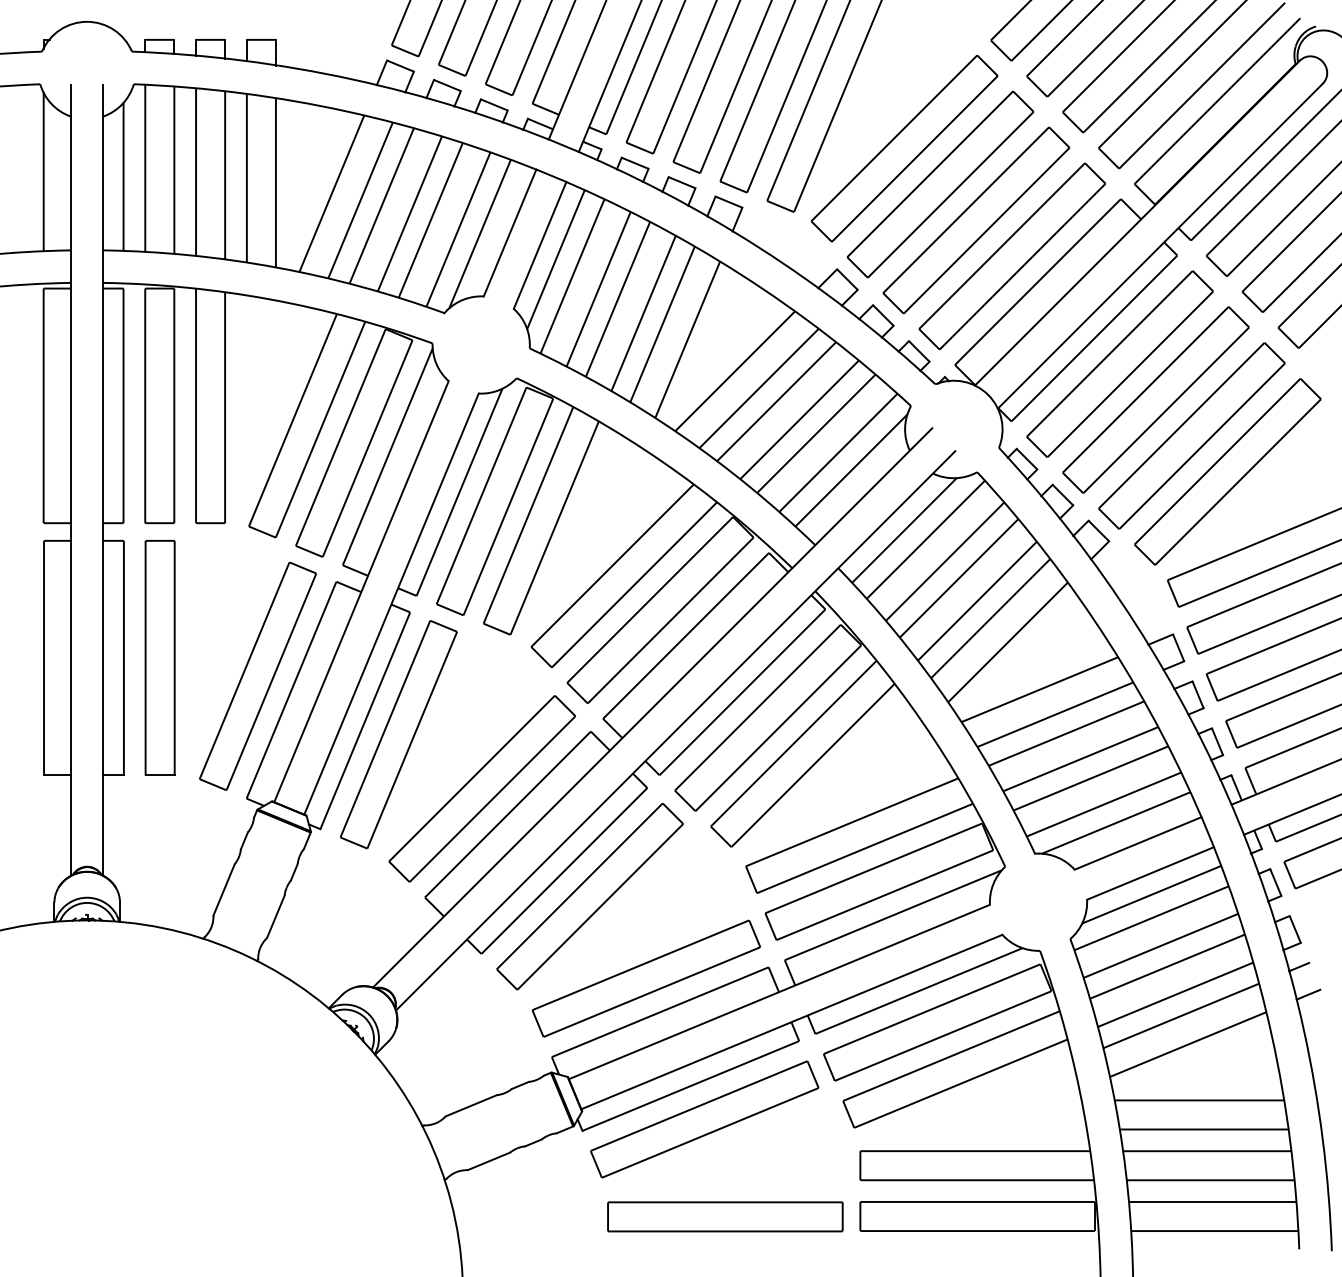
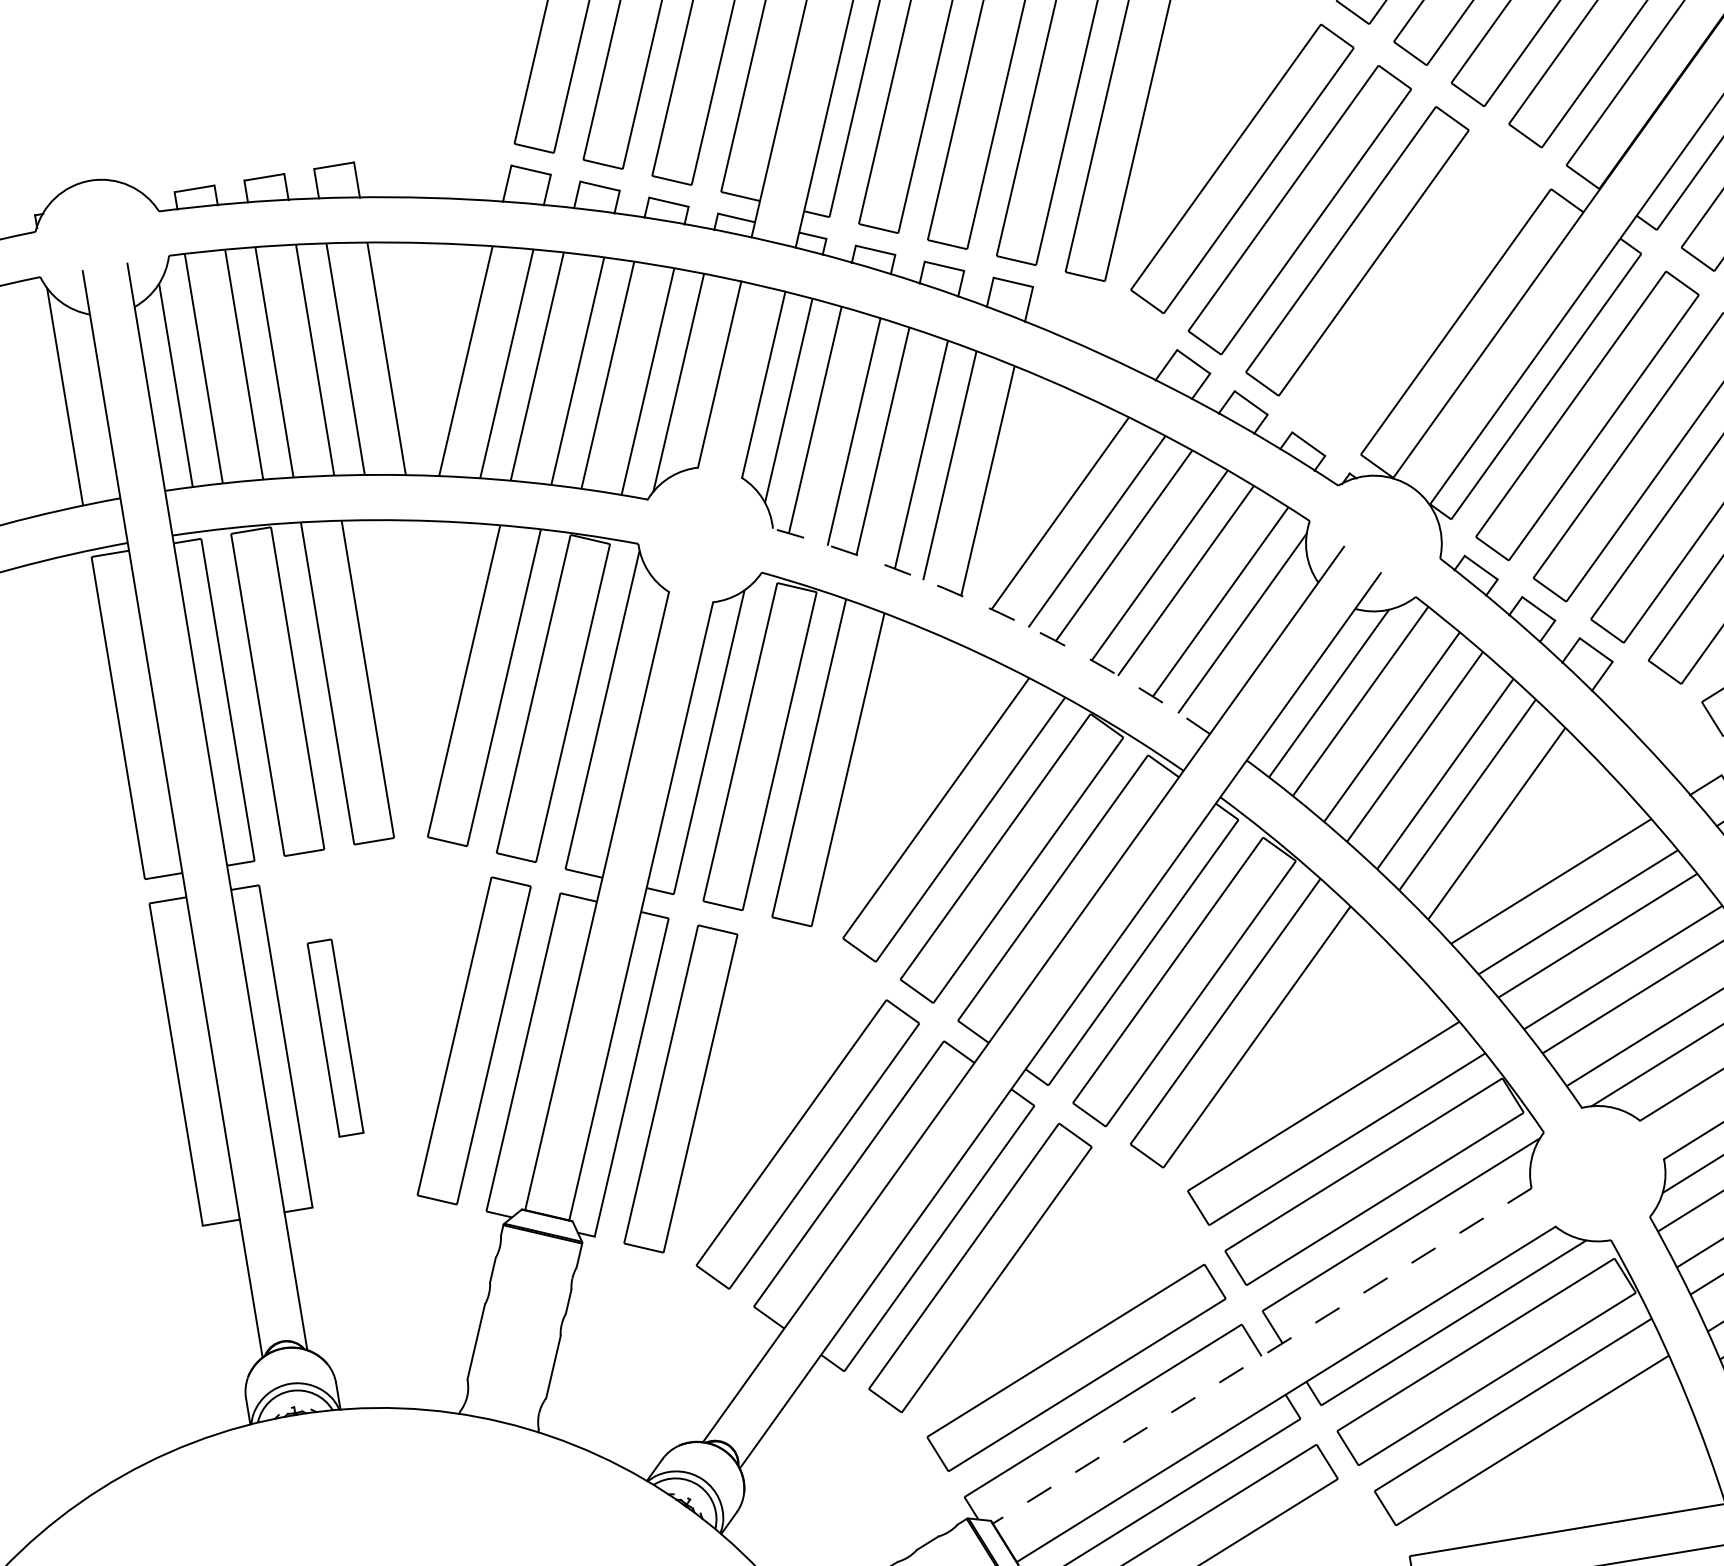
part: (1011, 255) -> (1413, 291), removed
arc: (680, 434) -> (999, 612), solid -> dashed
part: (159, 657) -> (334, 1037), size x0.6
line: (779, 992) -> (1262, 1356), solid -> dashed

